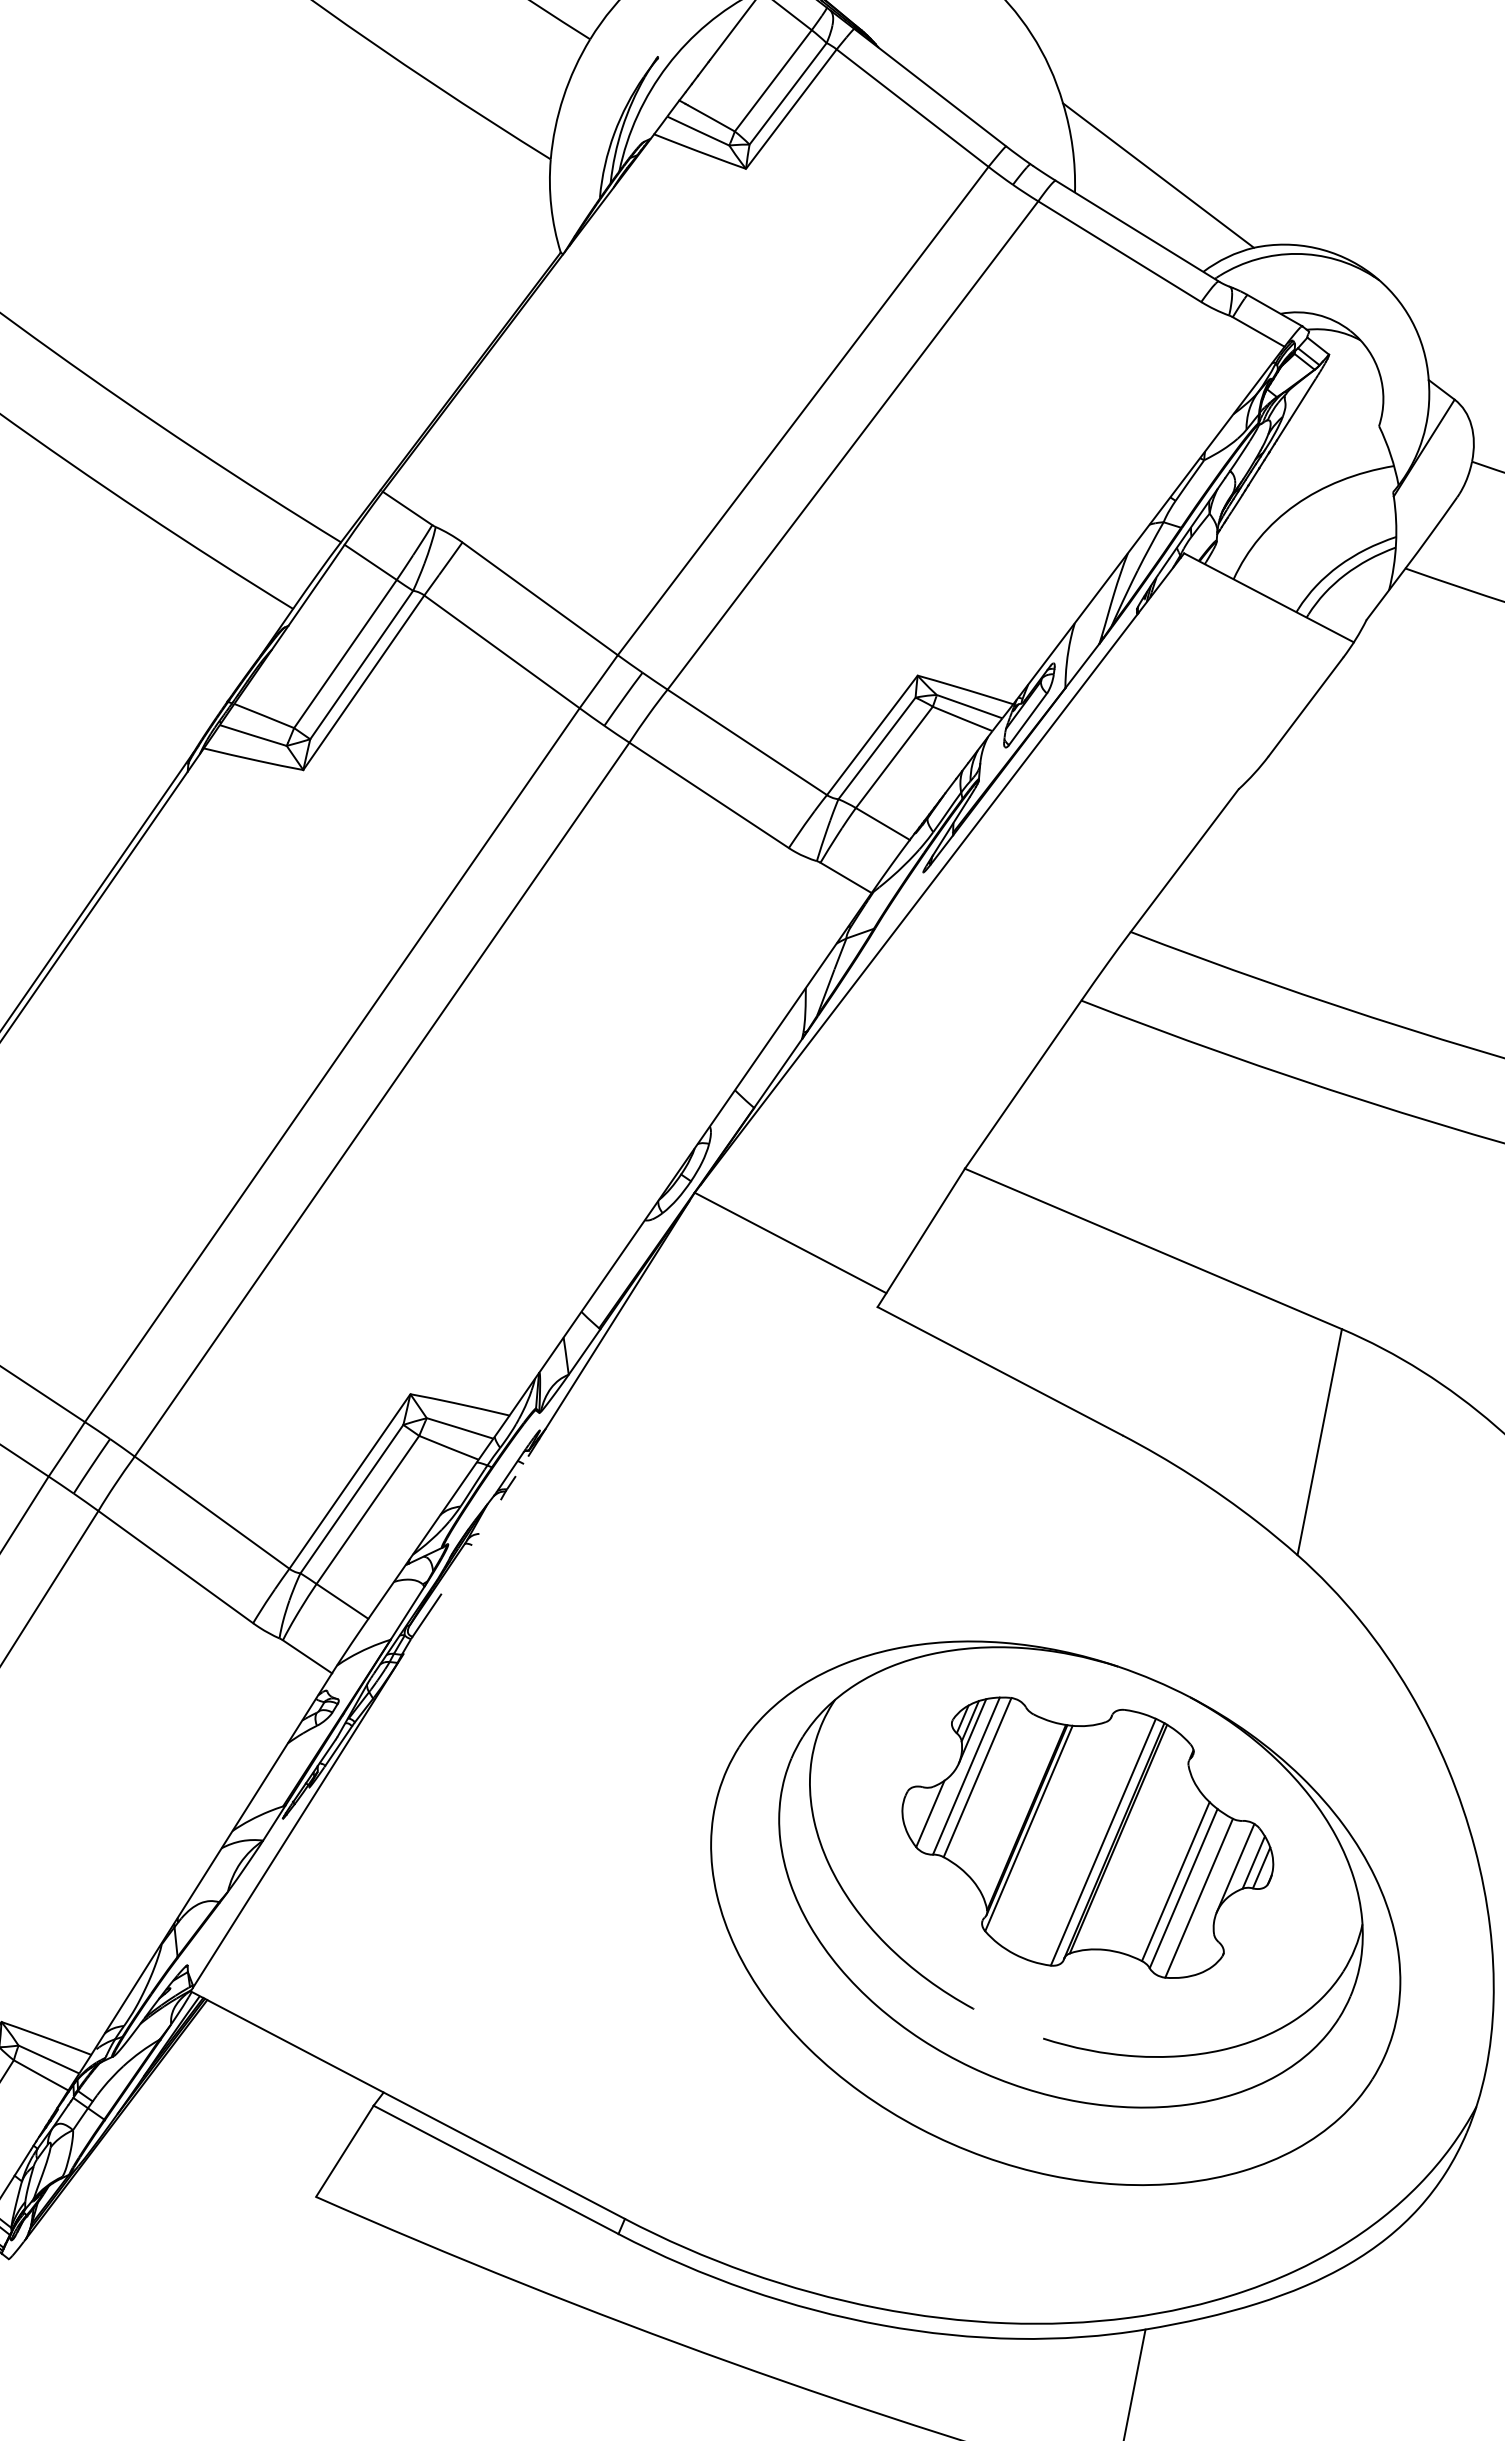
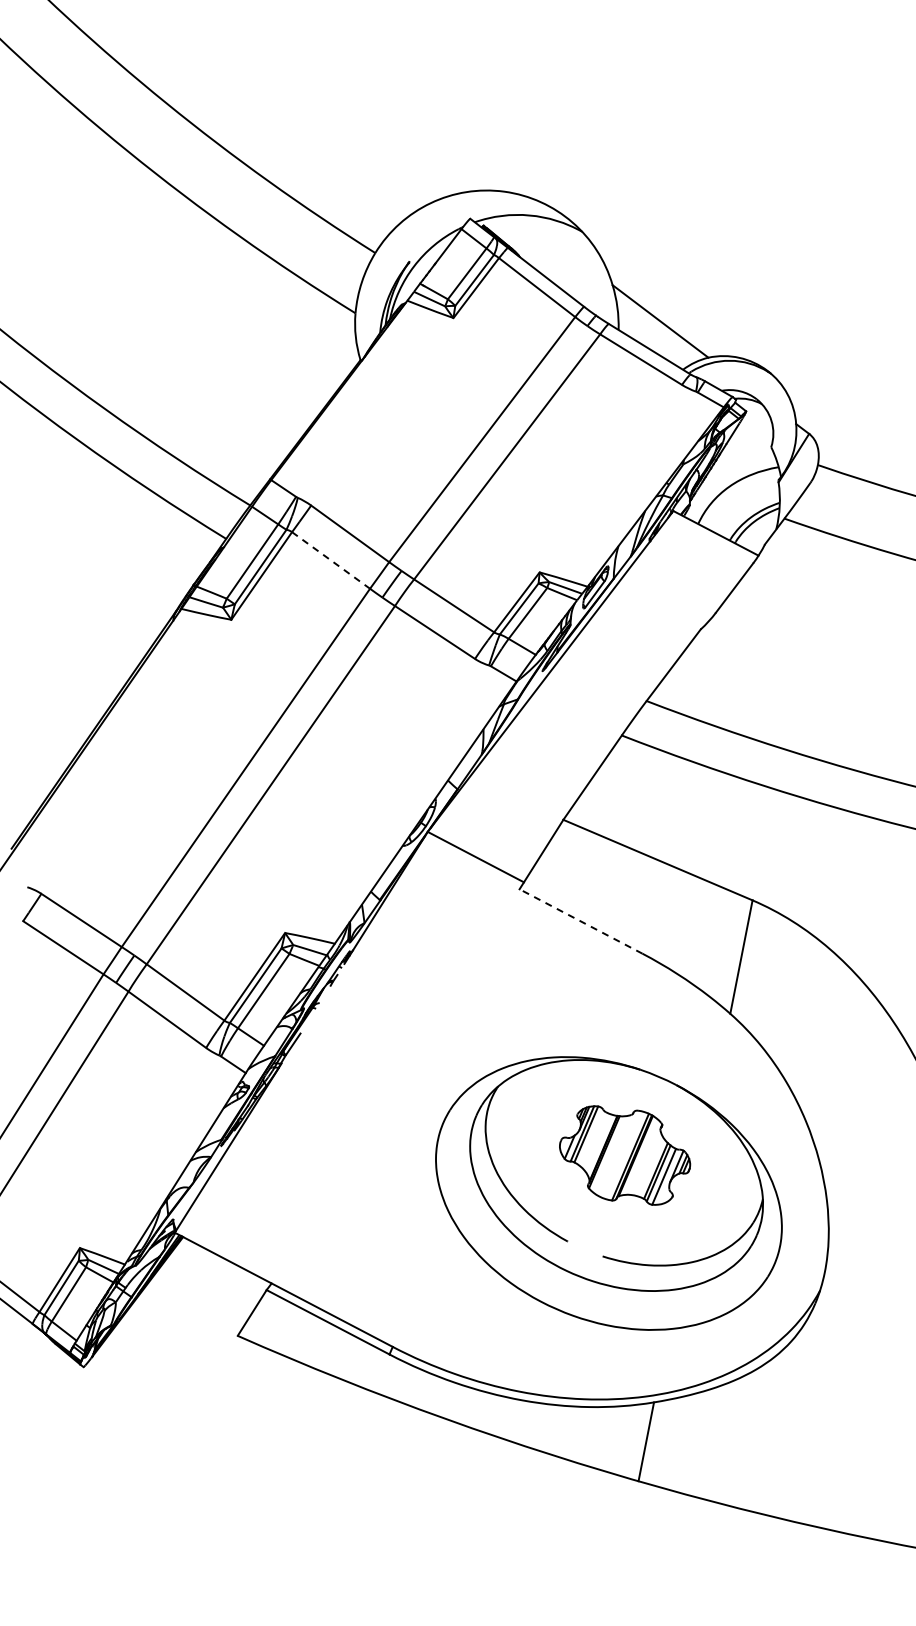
line: (502, 651) -> (331, 560), solid -> dashed
line: (999, 1371) -> (580, 921), solid -> dashed
part: (1086, 1837) -> (624, 1155), size x0.7

